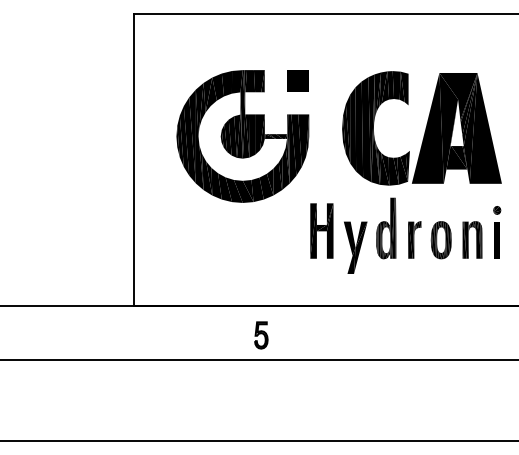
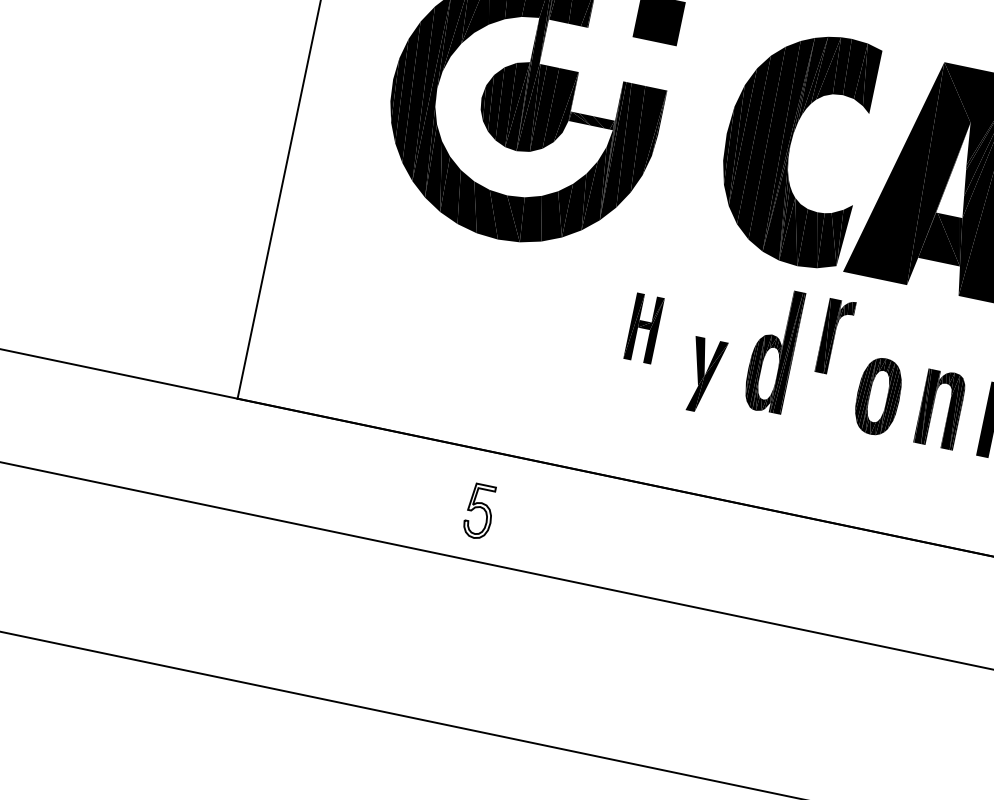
part: (321, 230) -> (643, 327), size x0.6
part: (414, 239) -> (835, 336), moved
part: (355, 247) -> (704, 375), size x0.7

